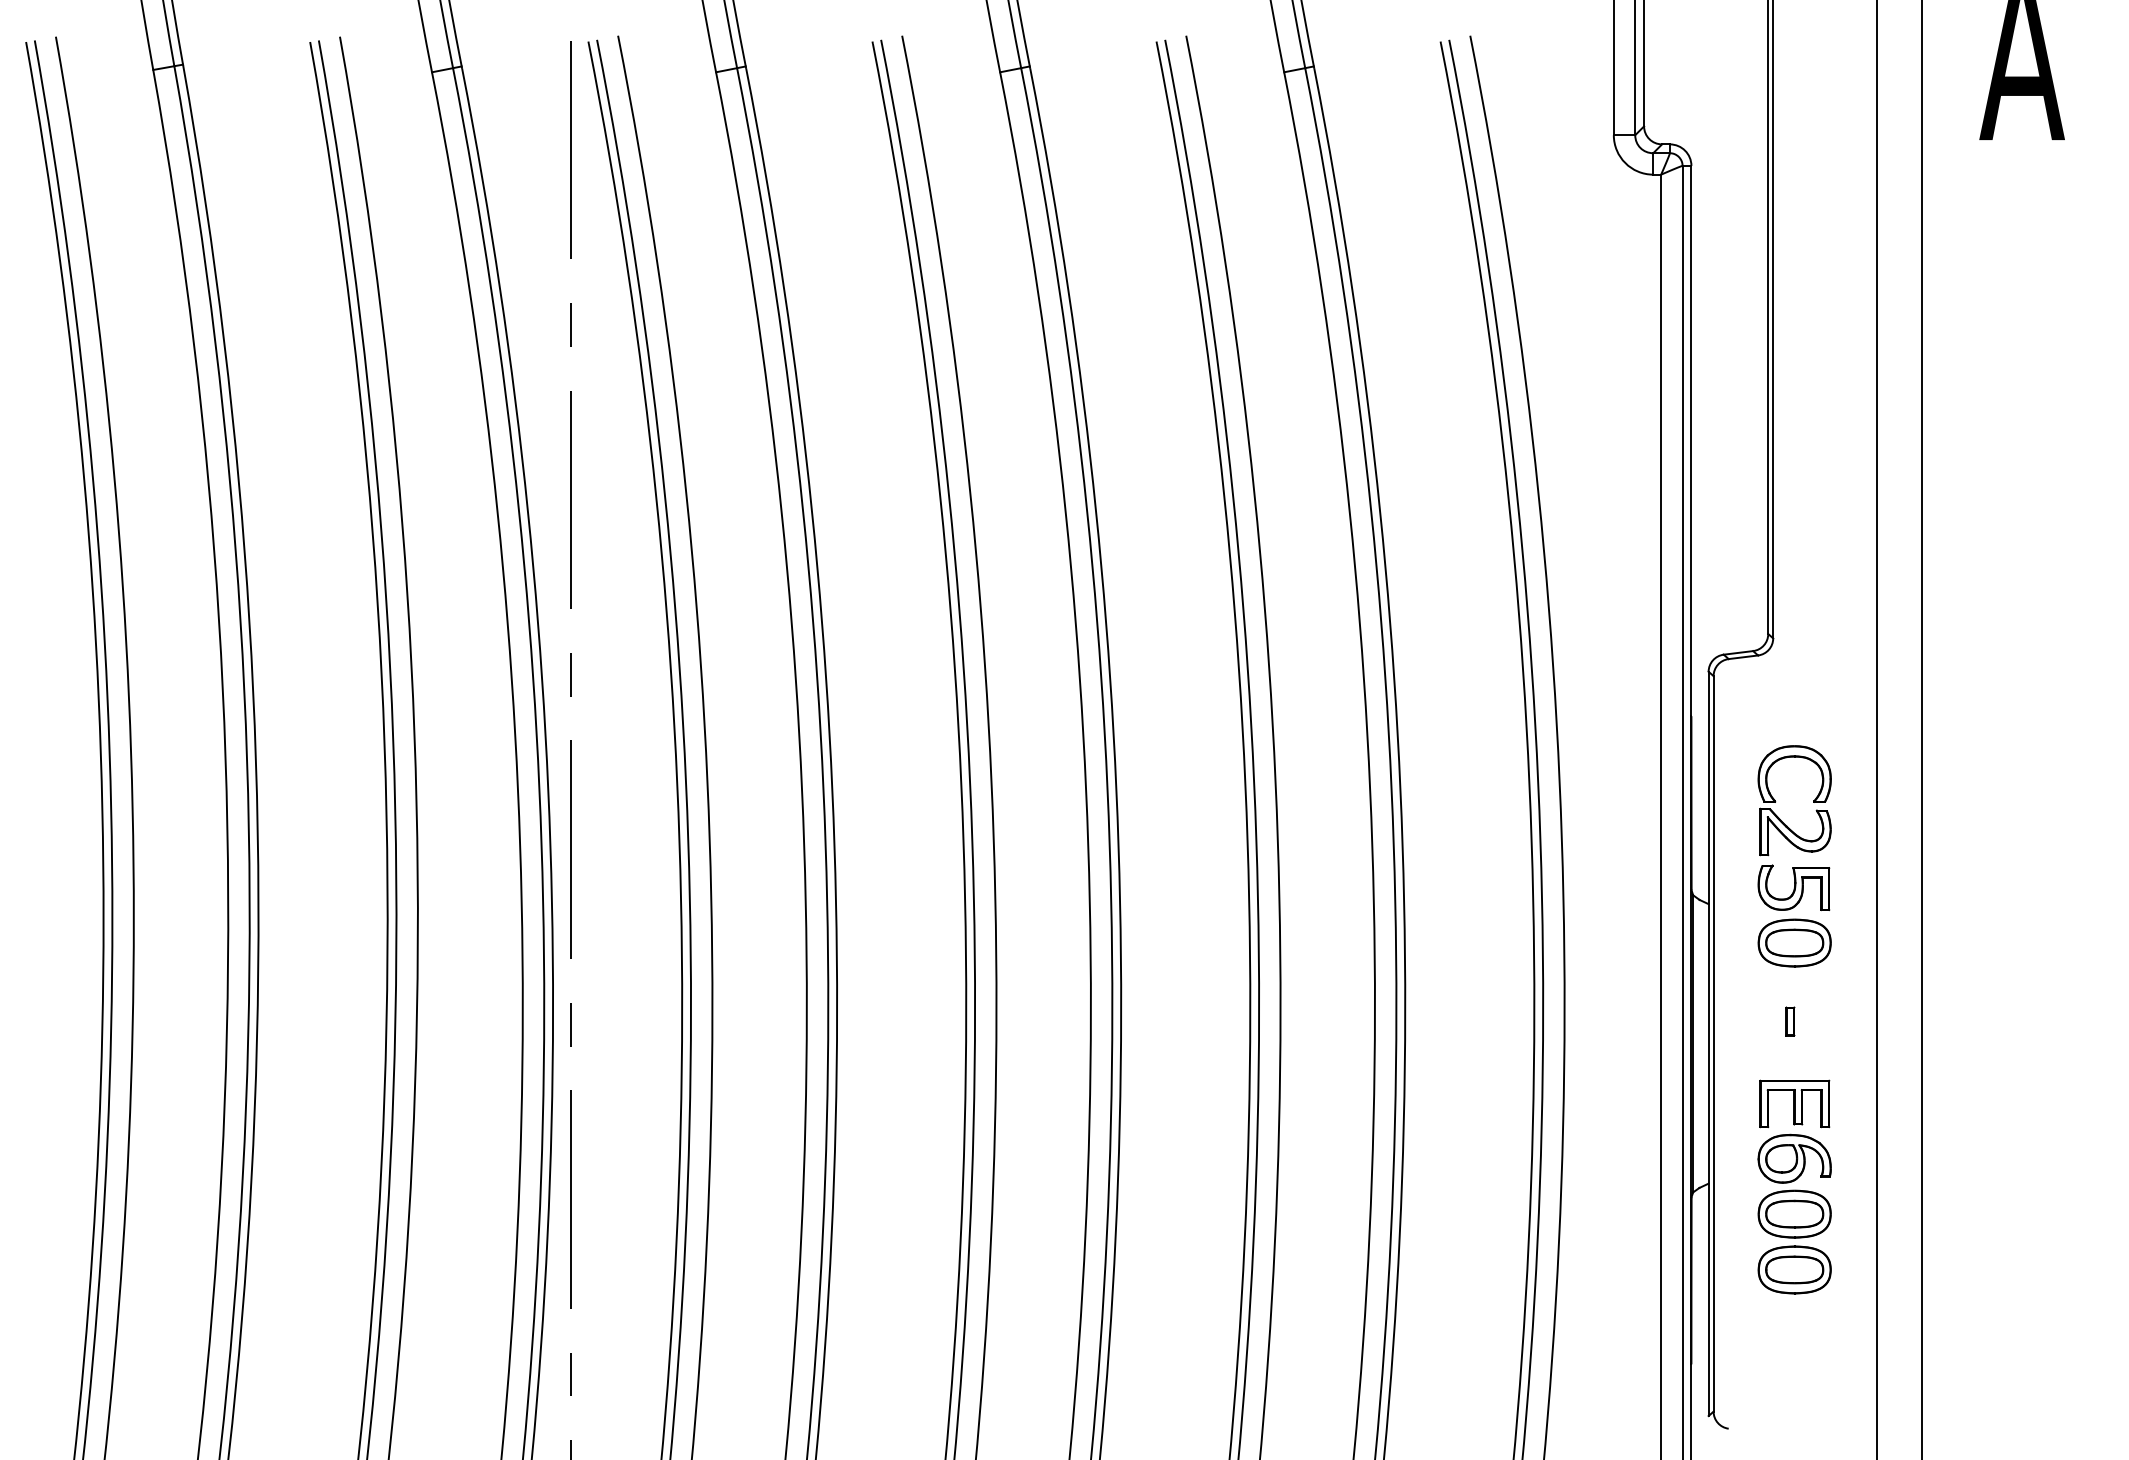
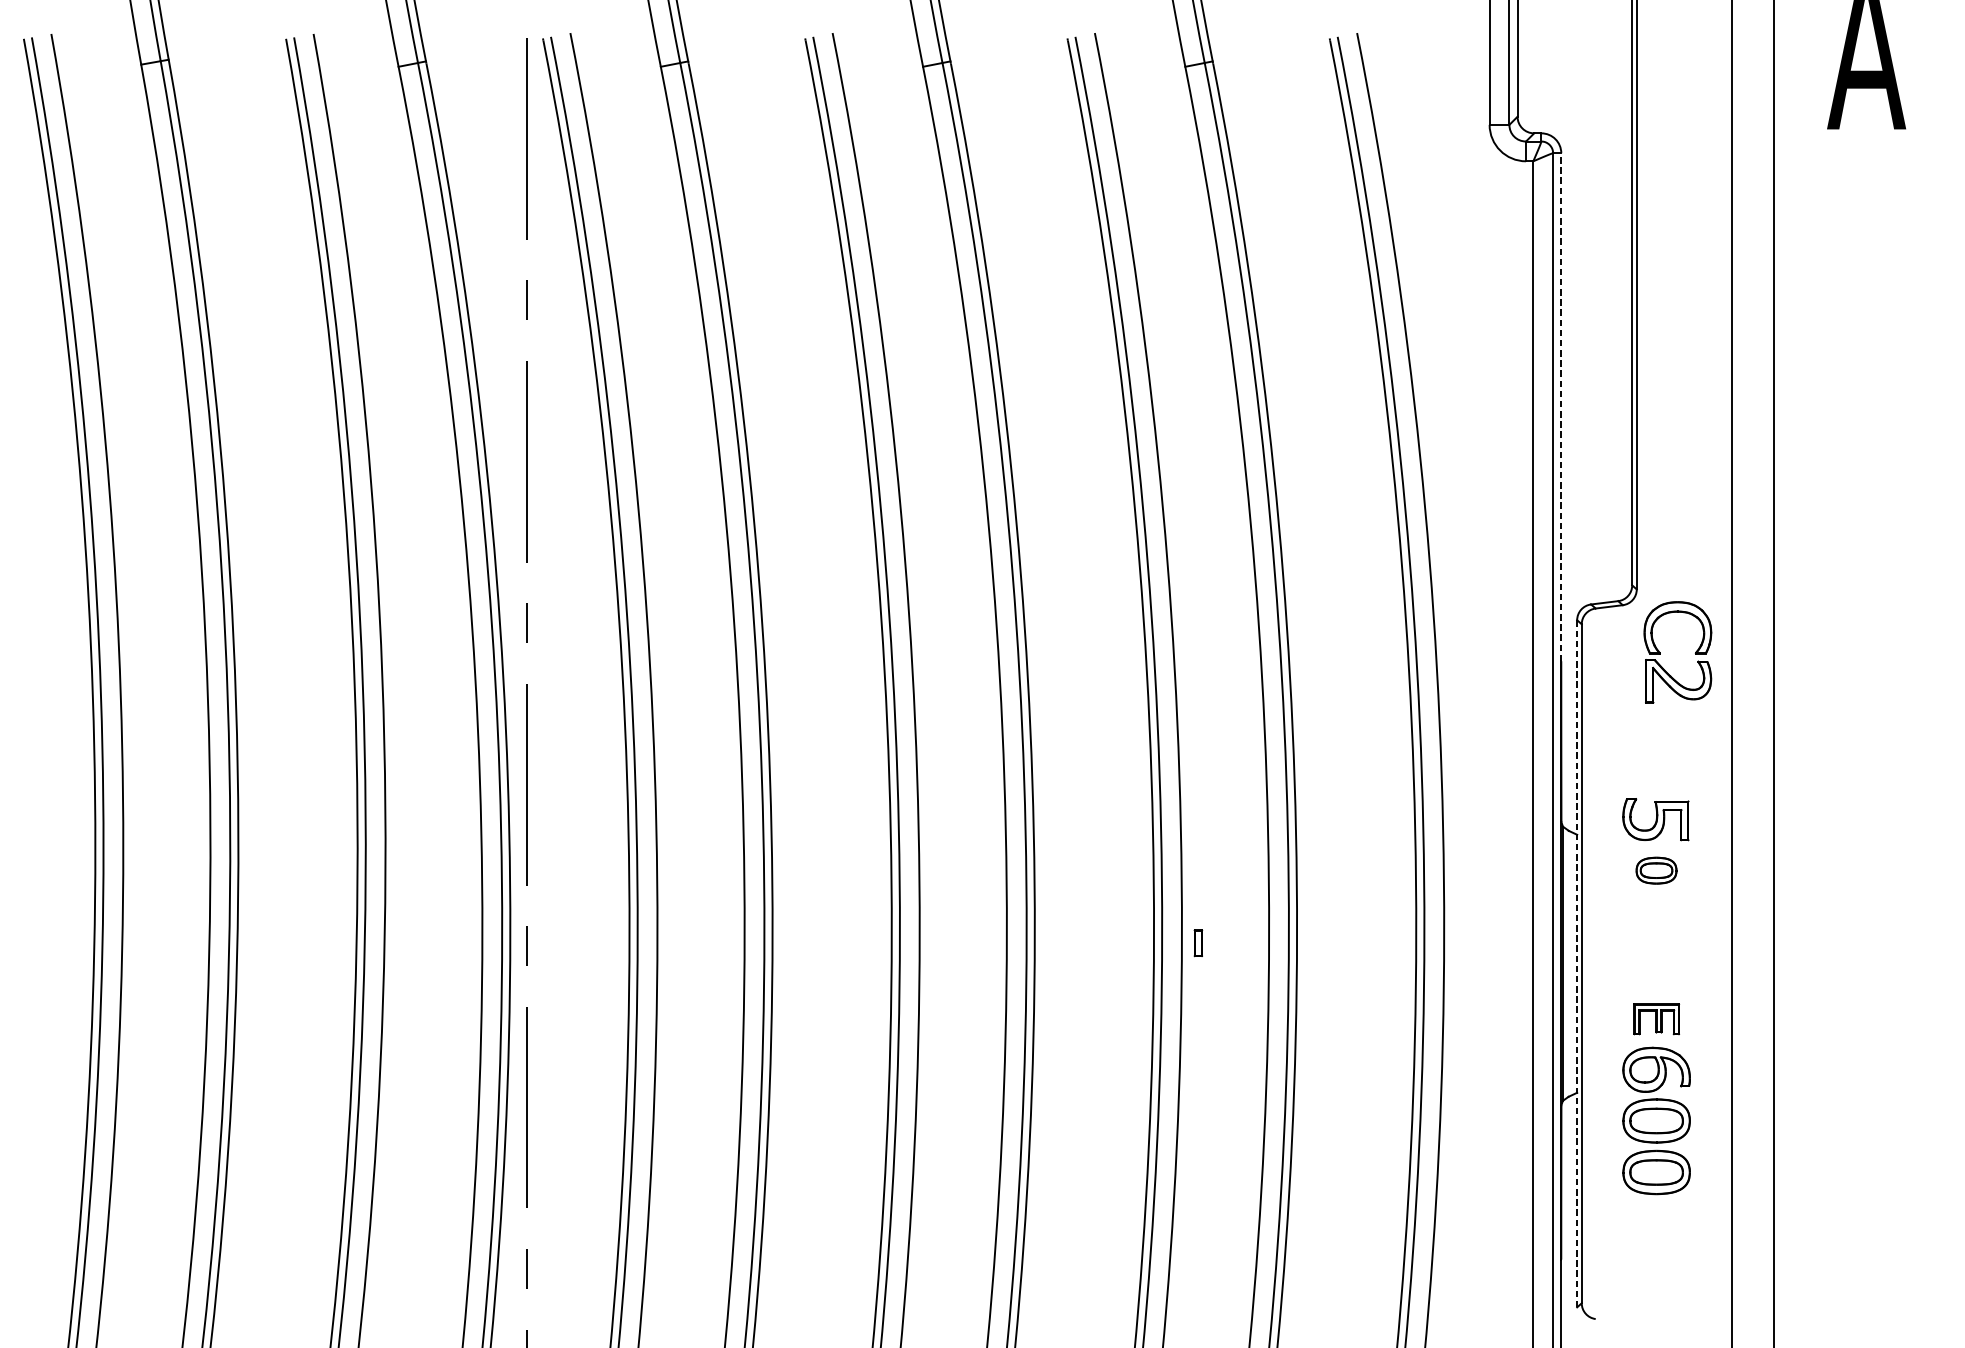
line: (1691, 440) -> (1561, 406), solid -> dashed
part: (1776, 801) -> (1661, 653), moved
part: (1794, 942) -> (1656, 870), size x0.6
part: (1790, 1021) -> (1198, 943), moved
line: (1708, 1043) -> (1577, 963), solid -> dashed
part: (1794, 1103) -> (1656, 1018), size x0.7

